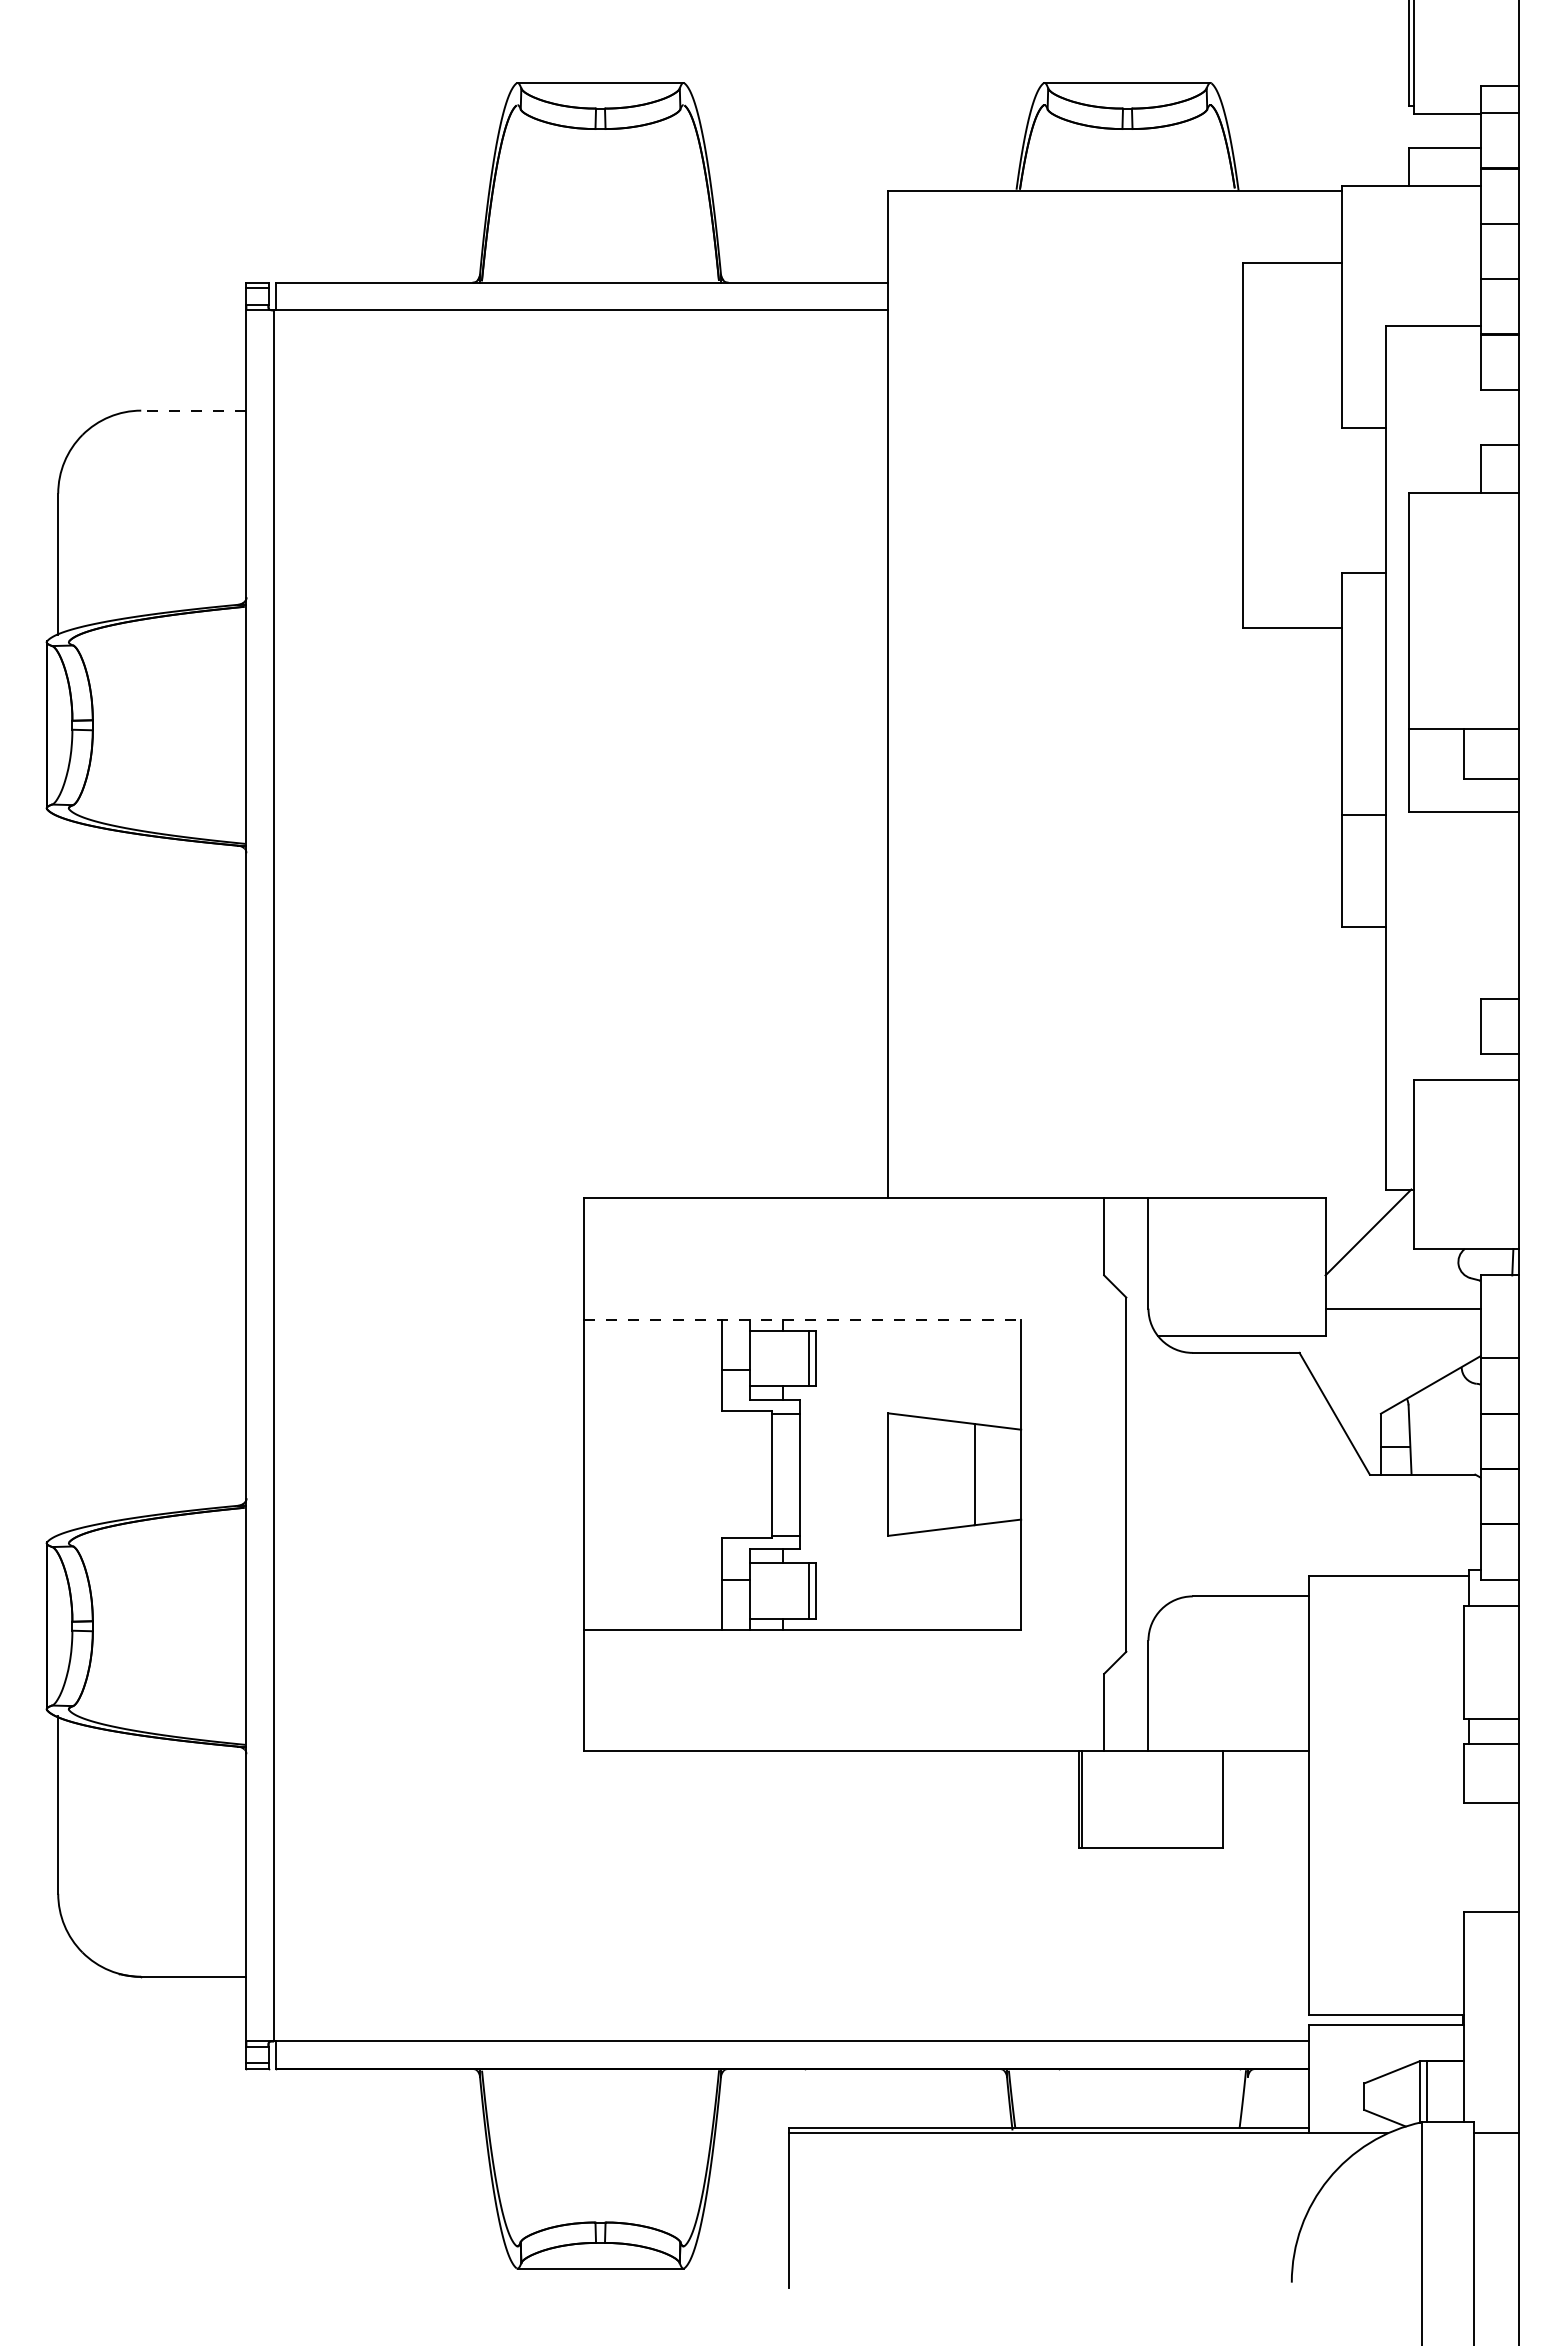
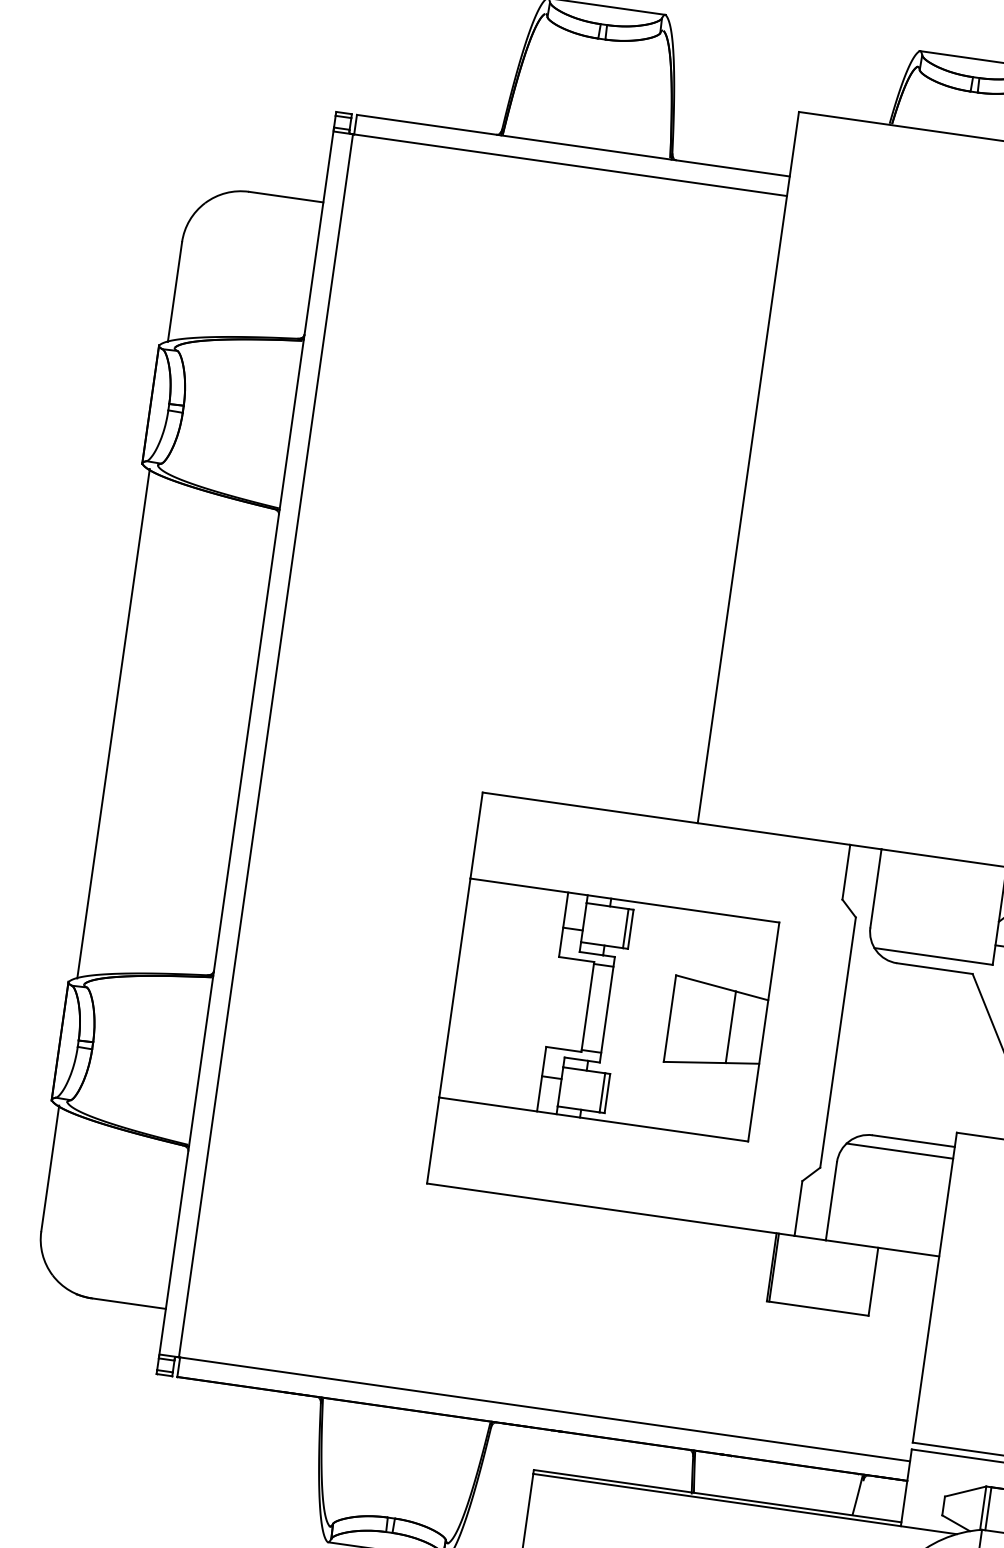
line: (193, 410) -> (286, 196), dashed -> solid
line: (58, 1174) -> (113, 723), added
line: (802, 1319) -> (624, 900), dashed -> solid
line: (1233, 1613) -> (899, 1151), added

